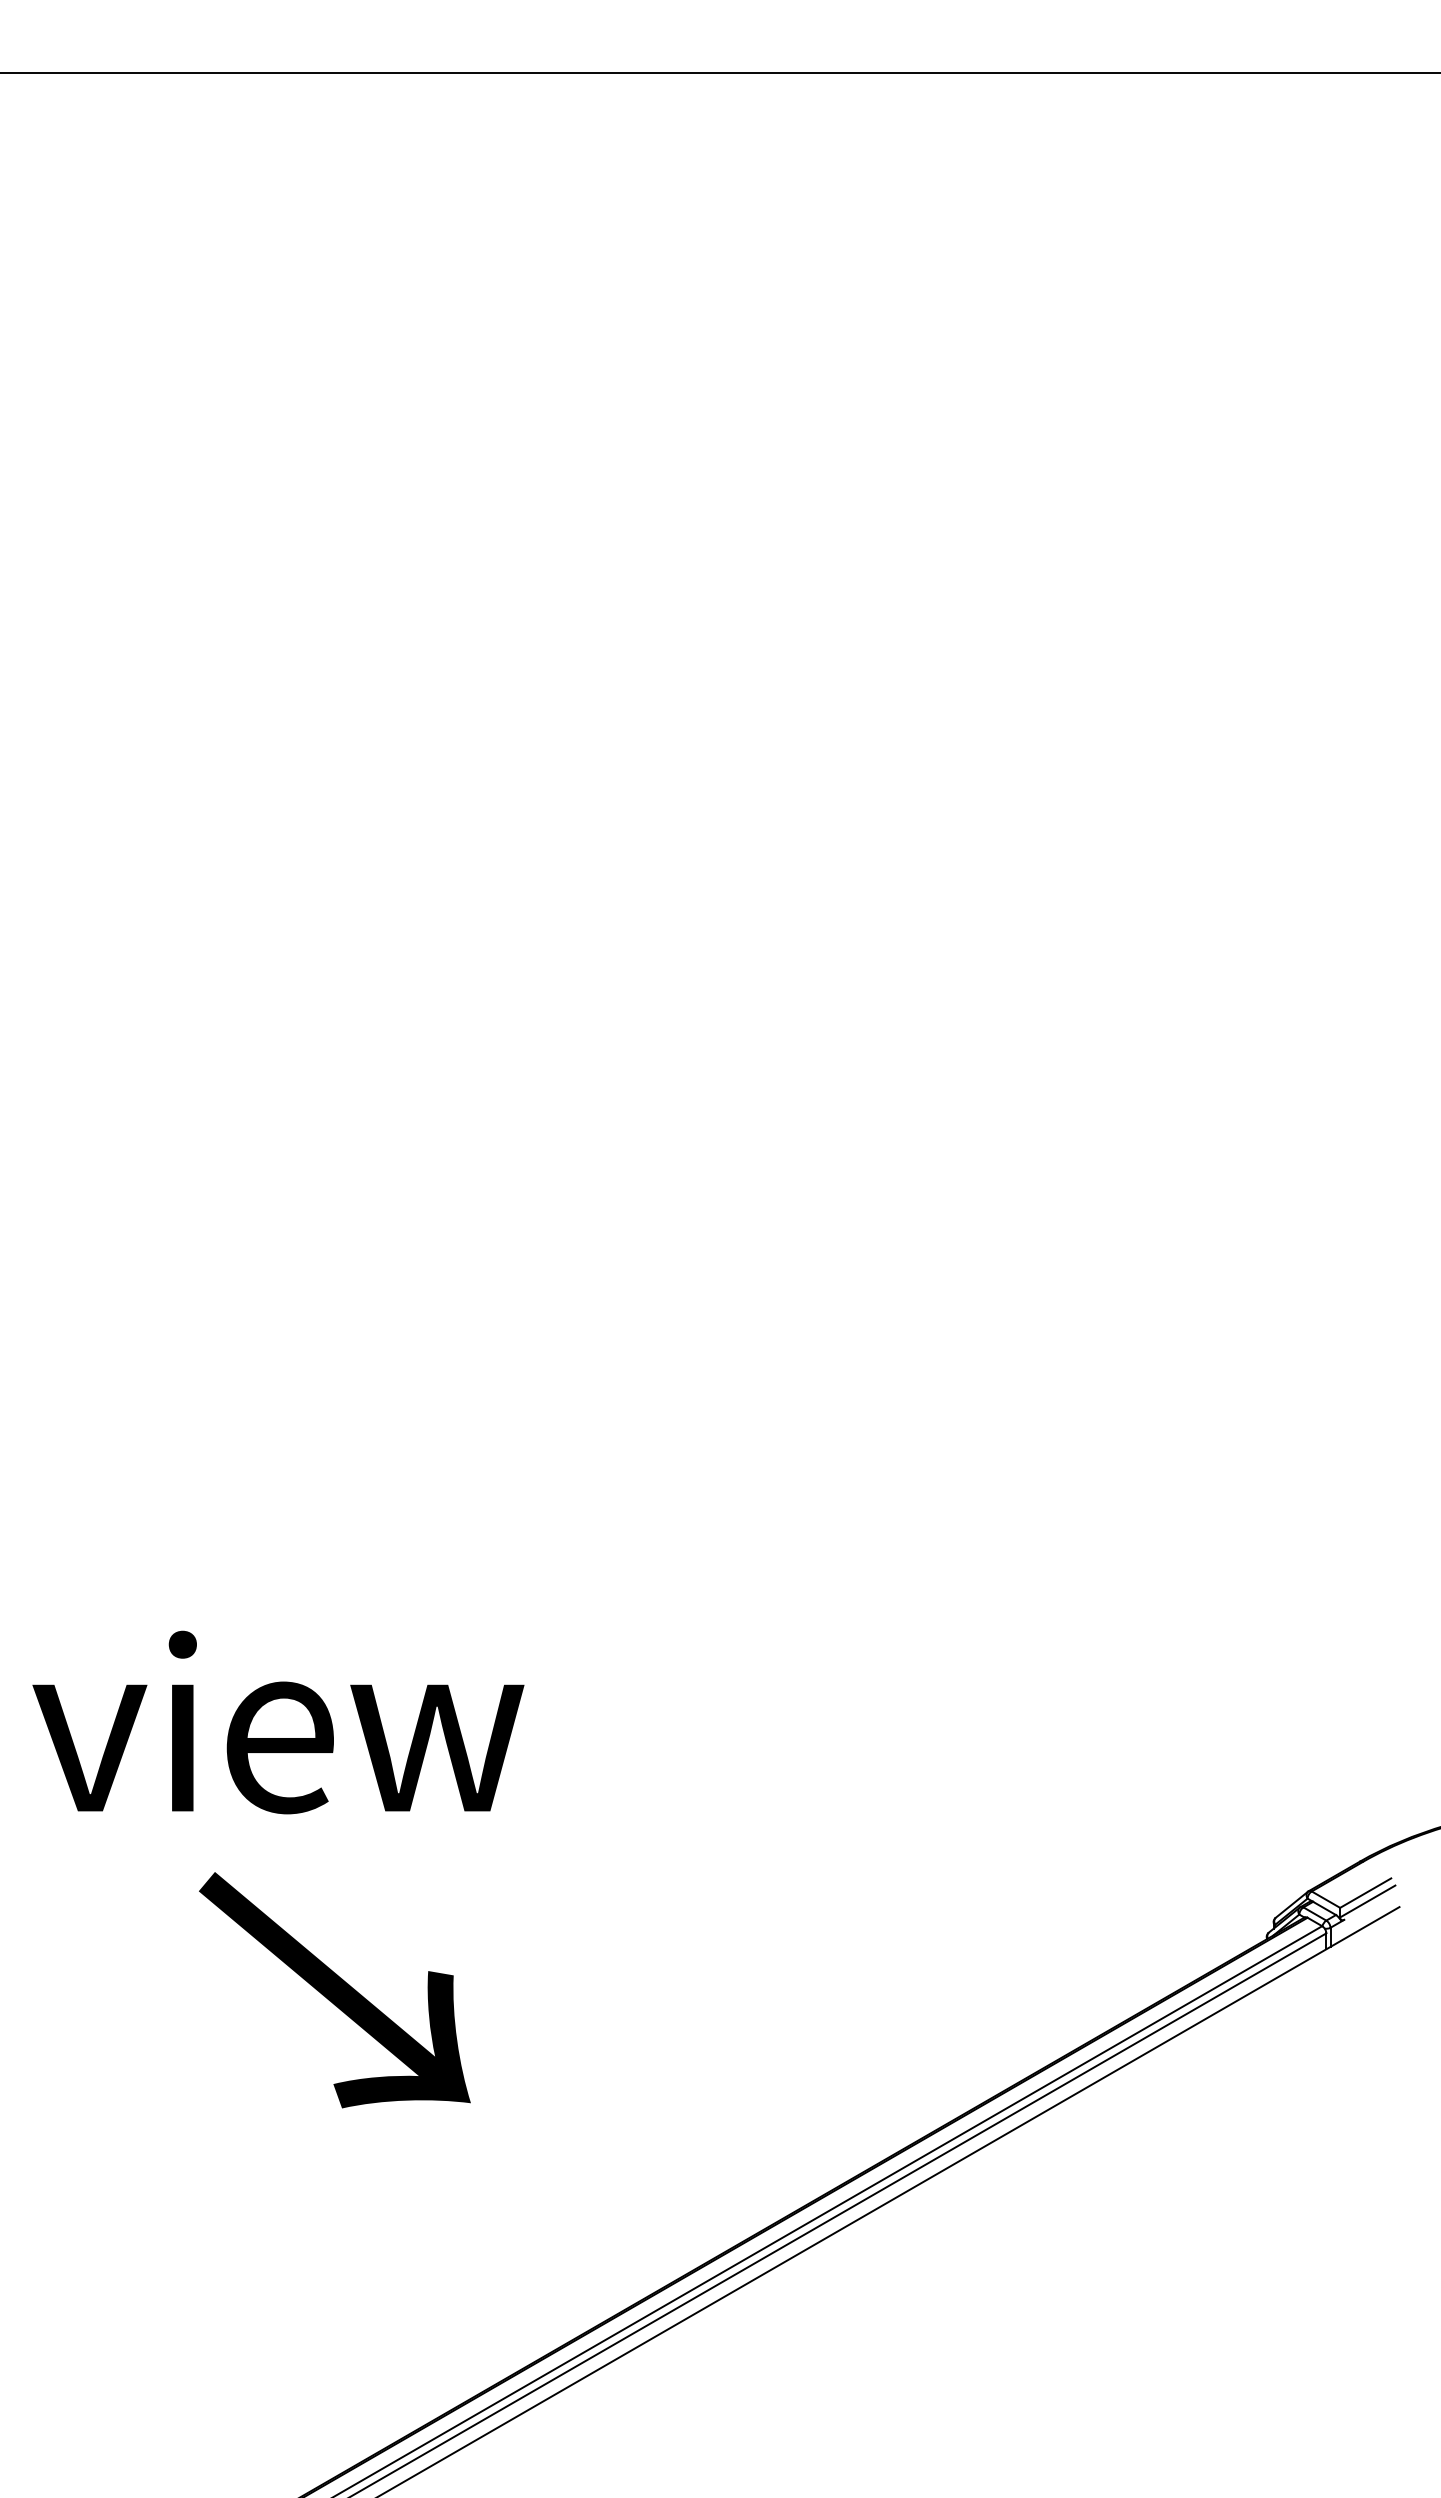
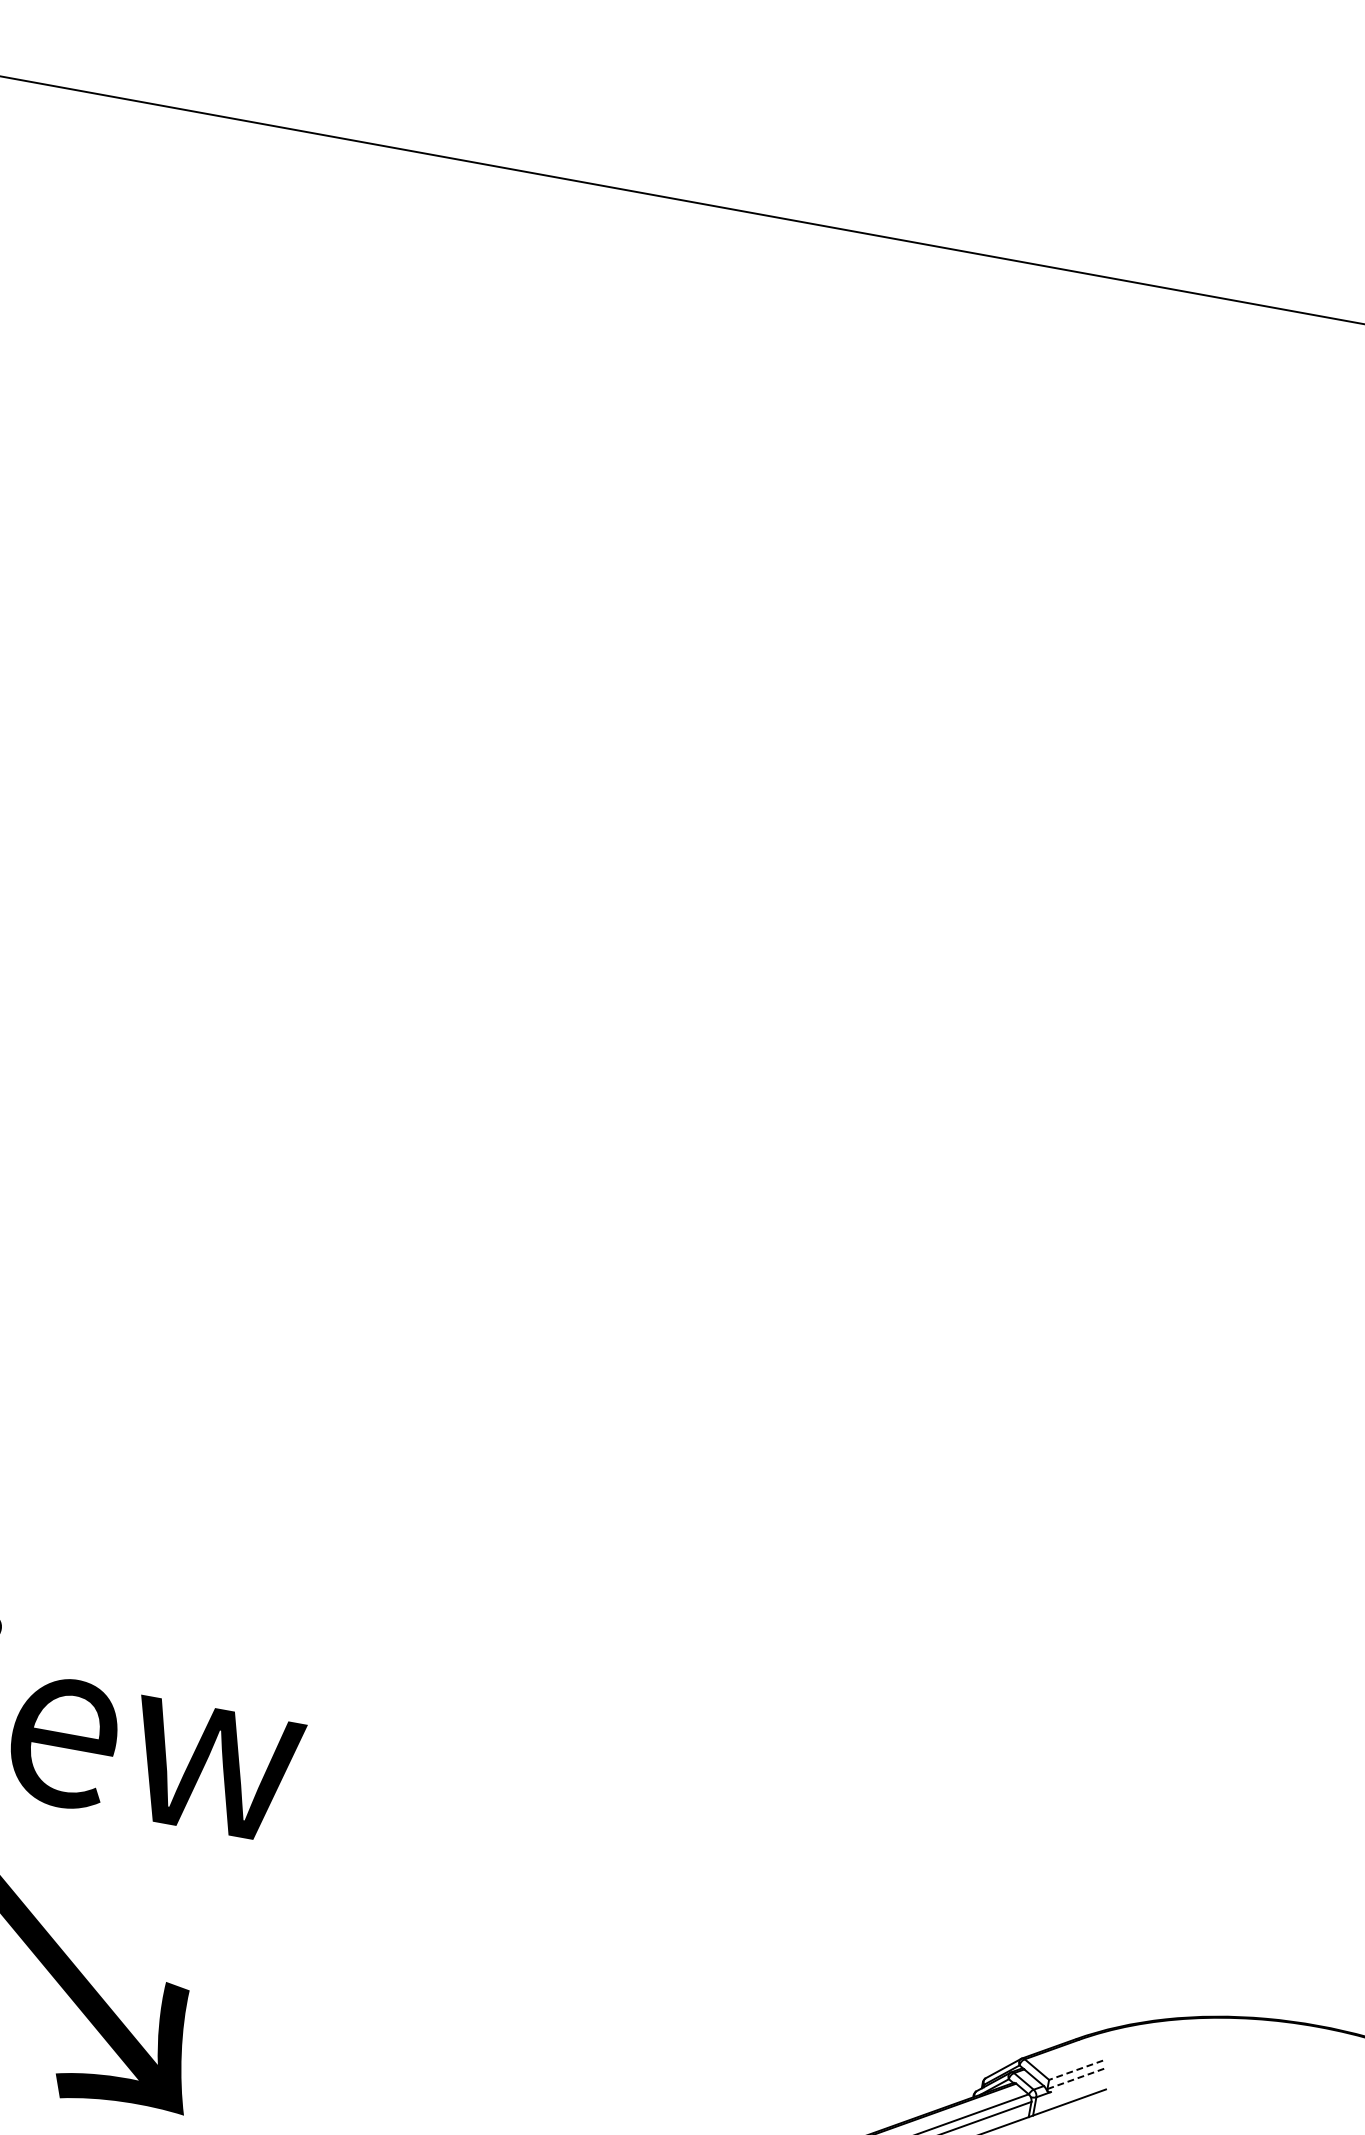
line: (1365, 1893) -> (1075, 2070), solid -> dashed
line: (1367, 1901) -> (1076, 2078), solid -> dashed

